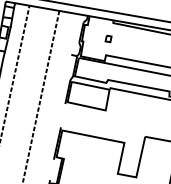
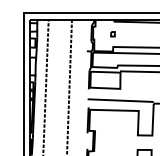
line: (103, 125) -> (120, 100), added

